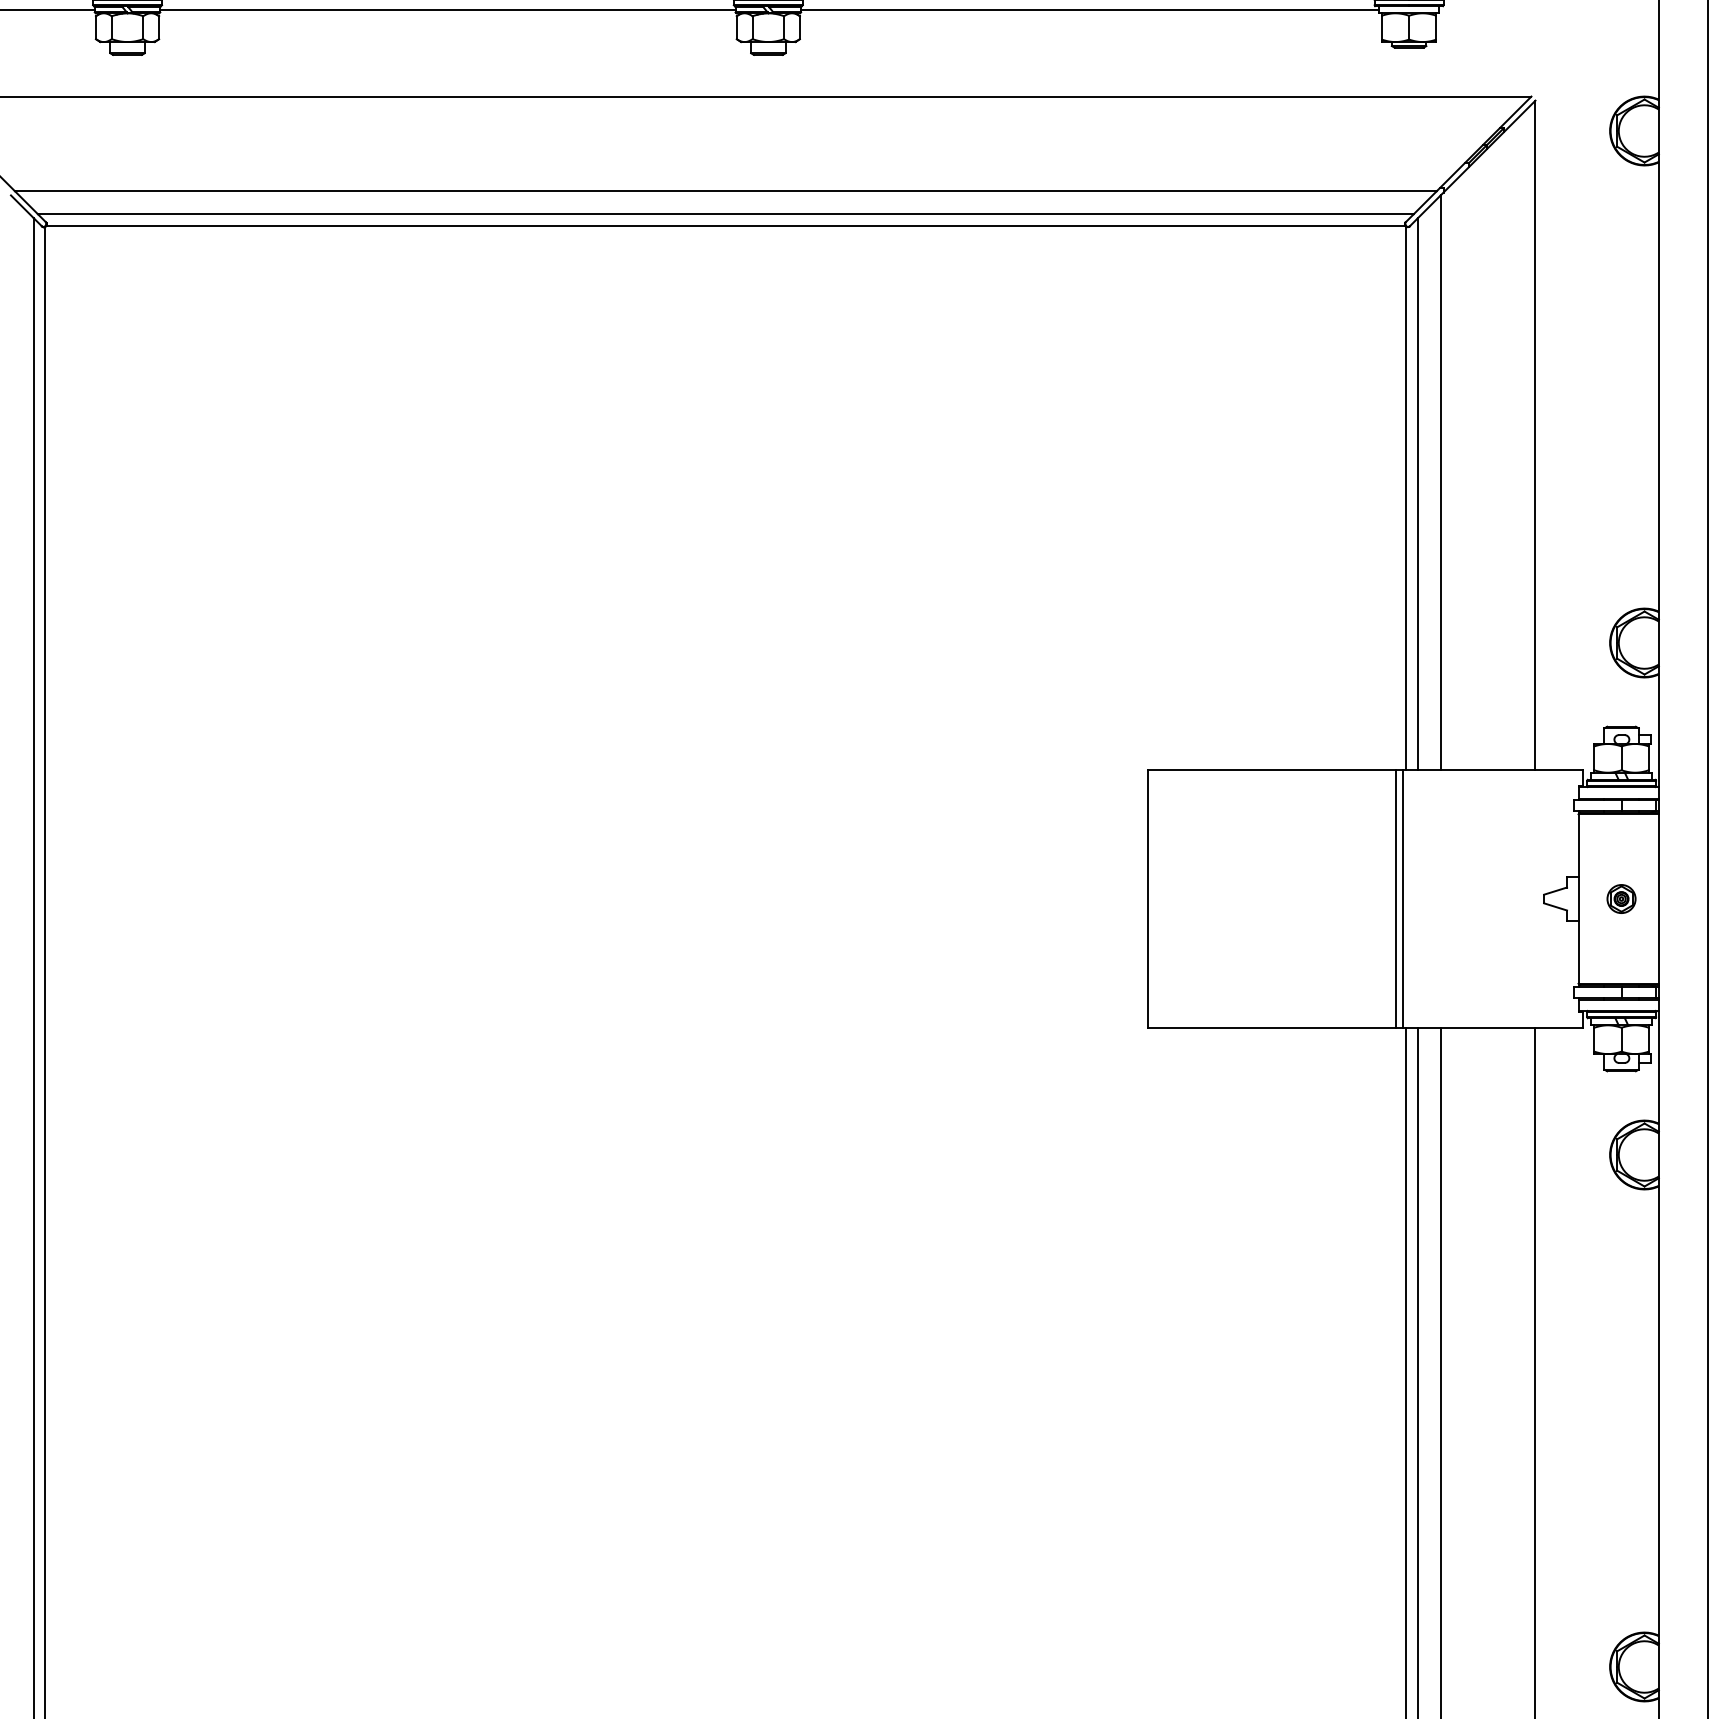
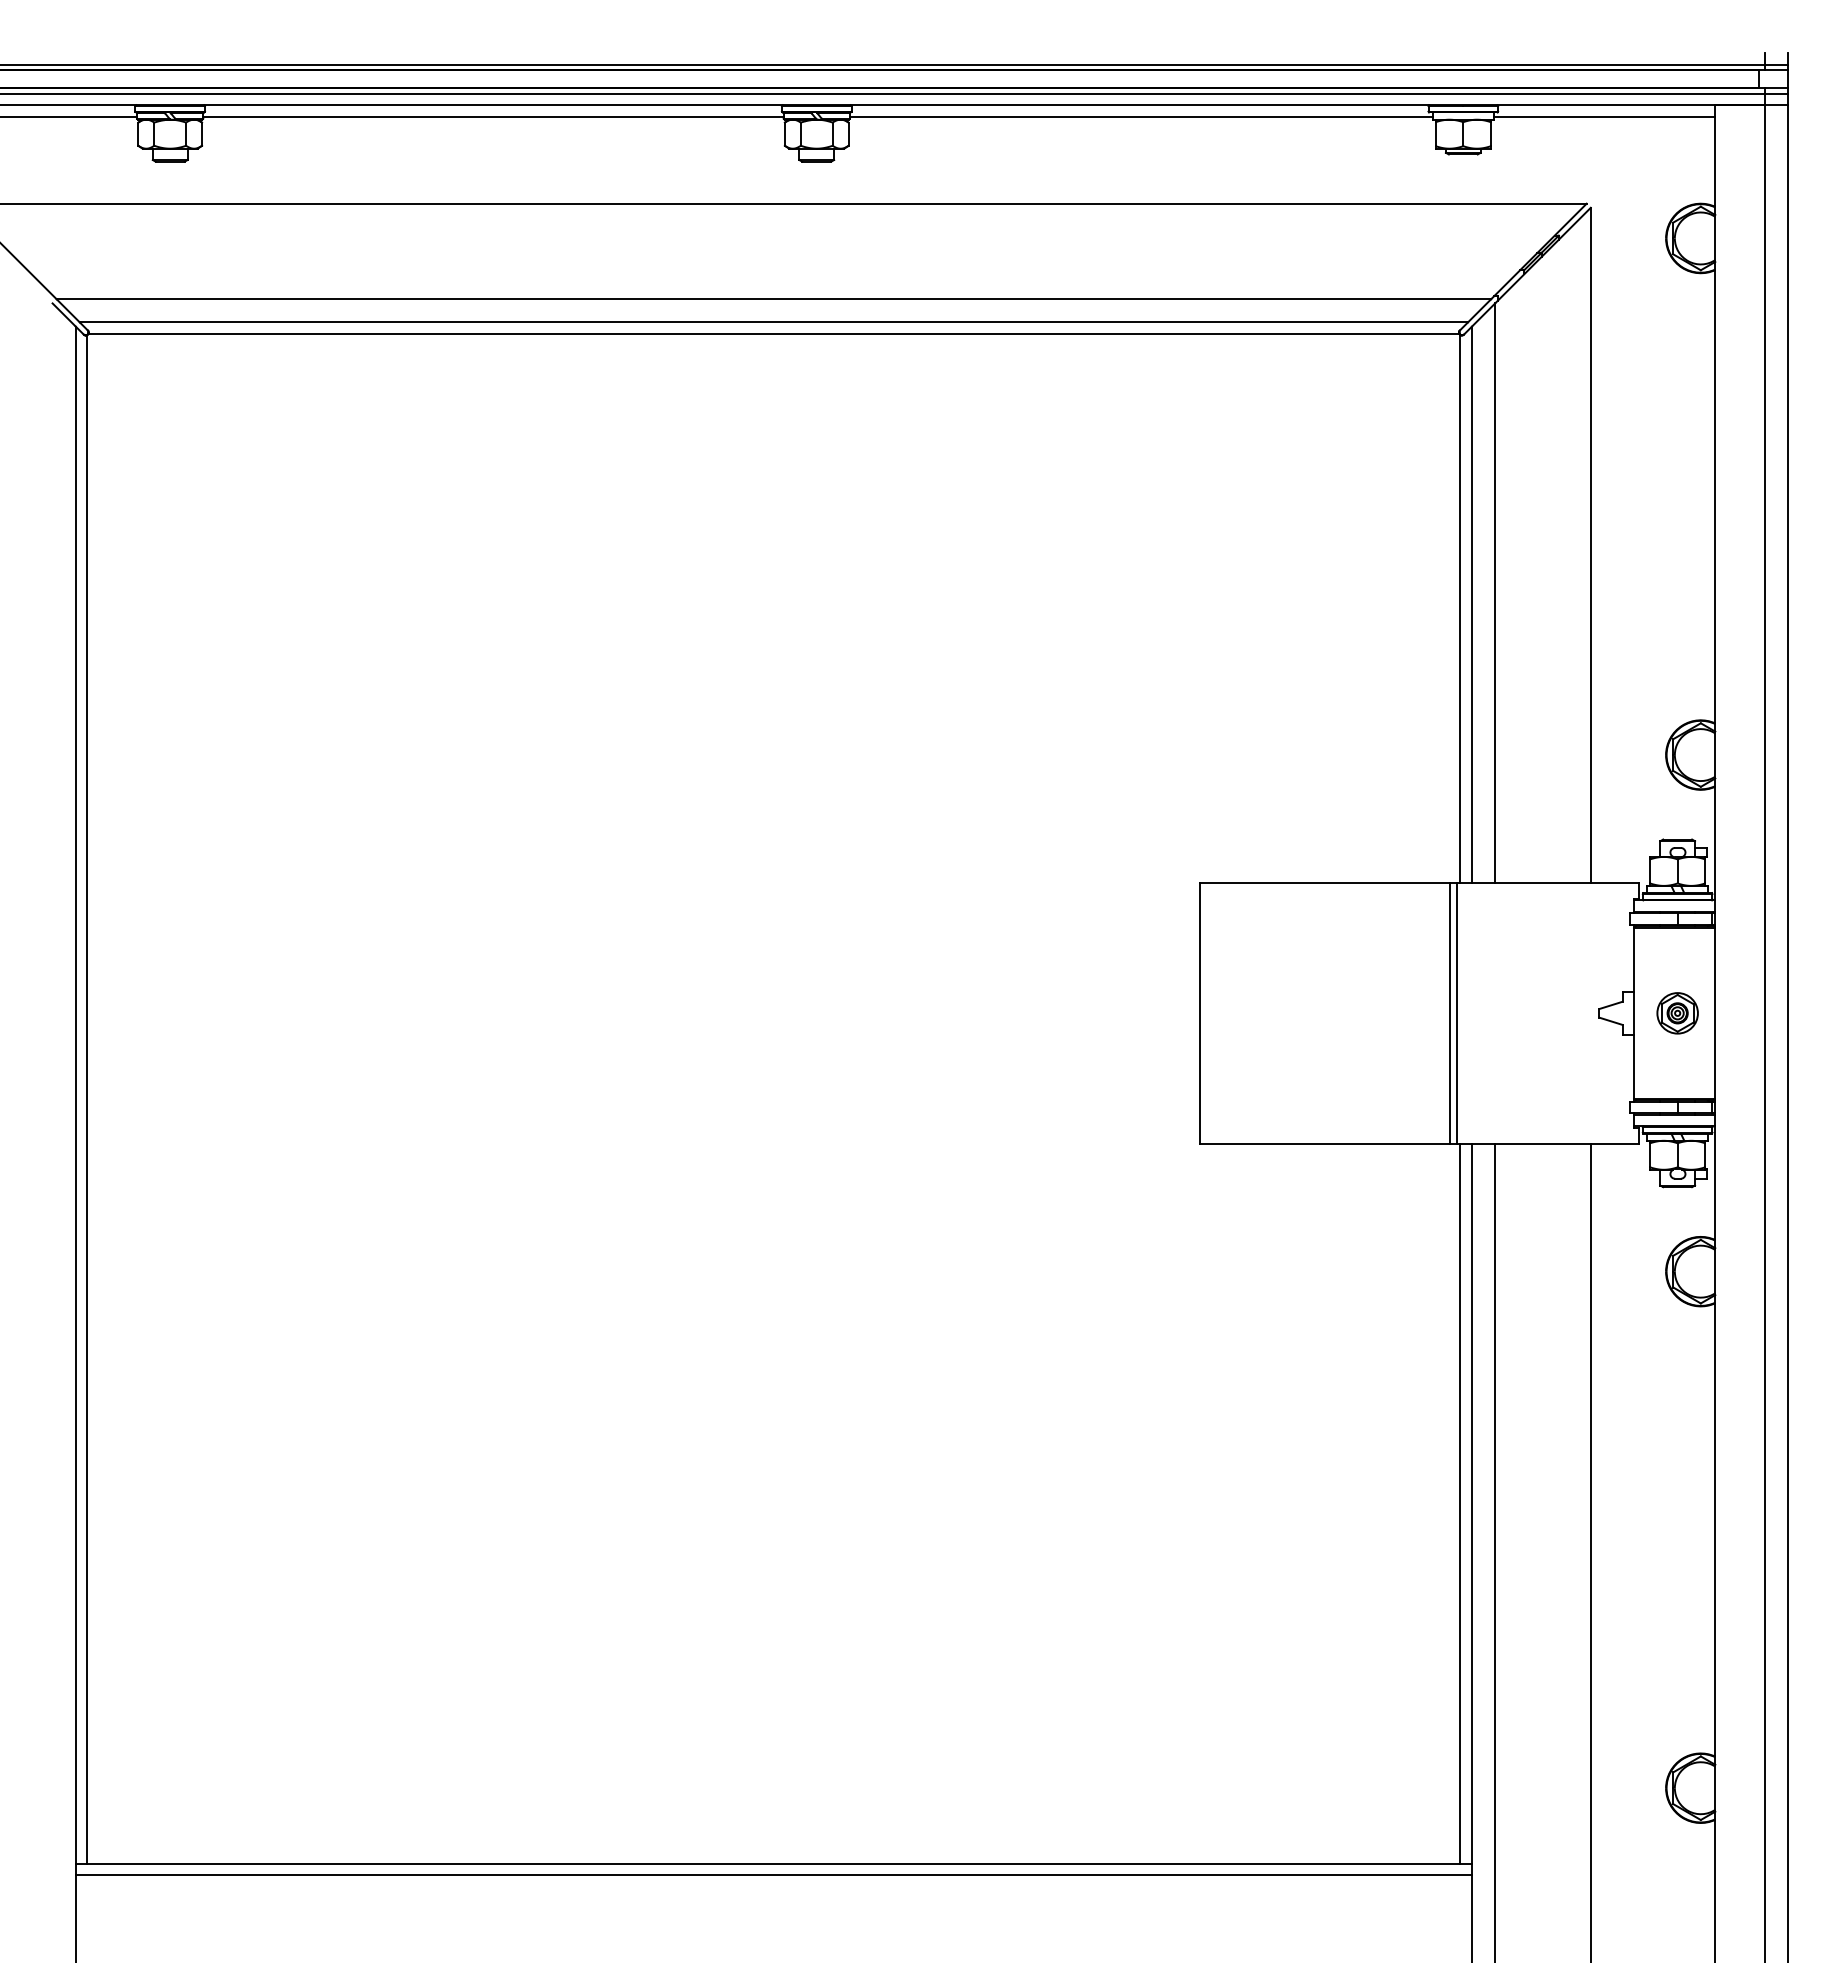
line: (1549, 10) -> (1604, 116), added
part: (1621, 899) -> (1677, 1013), size x1.43

